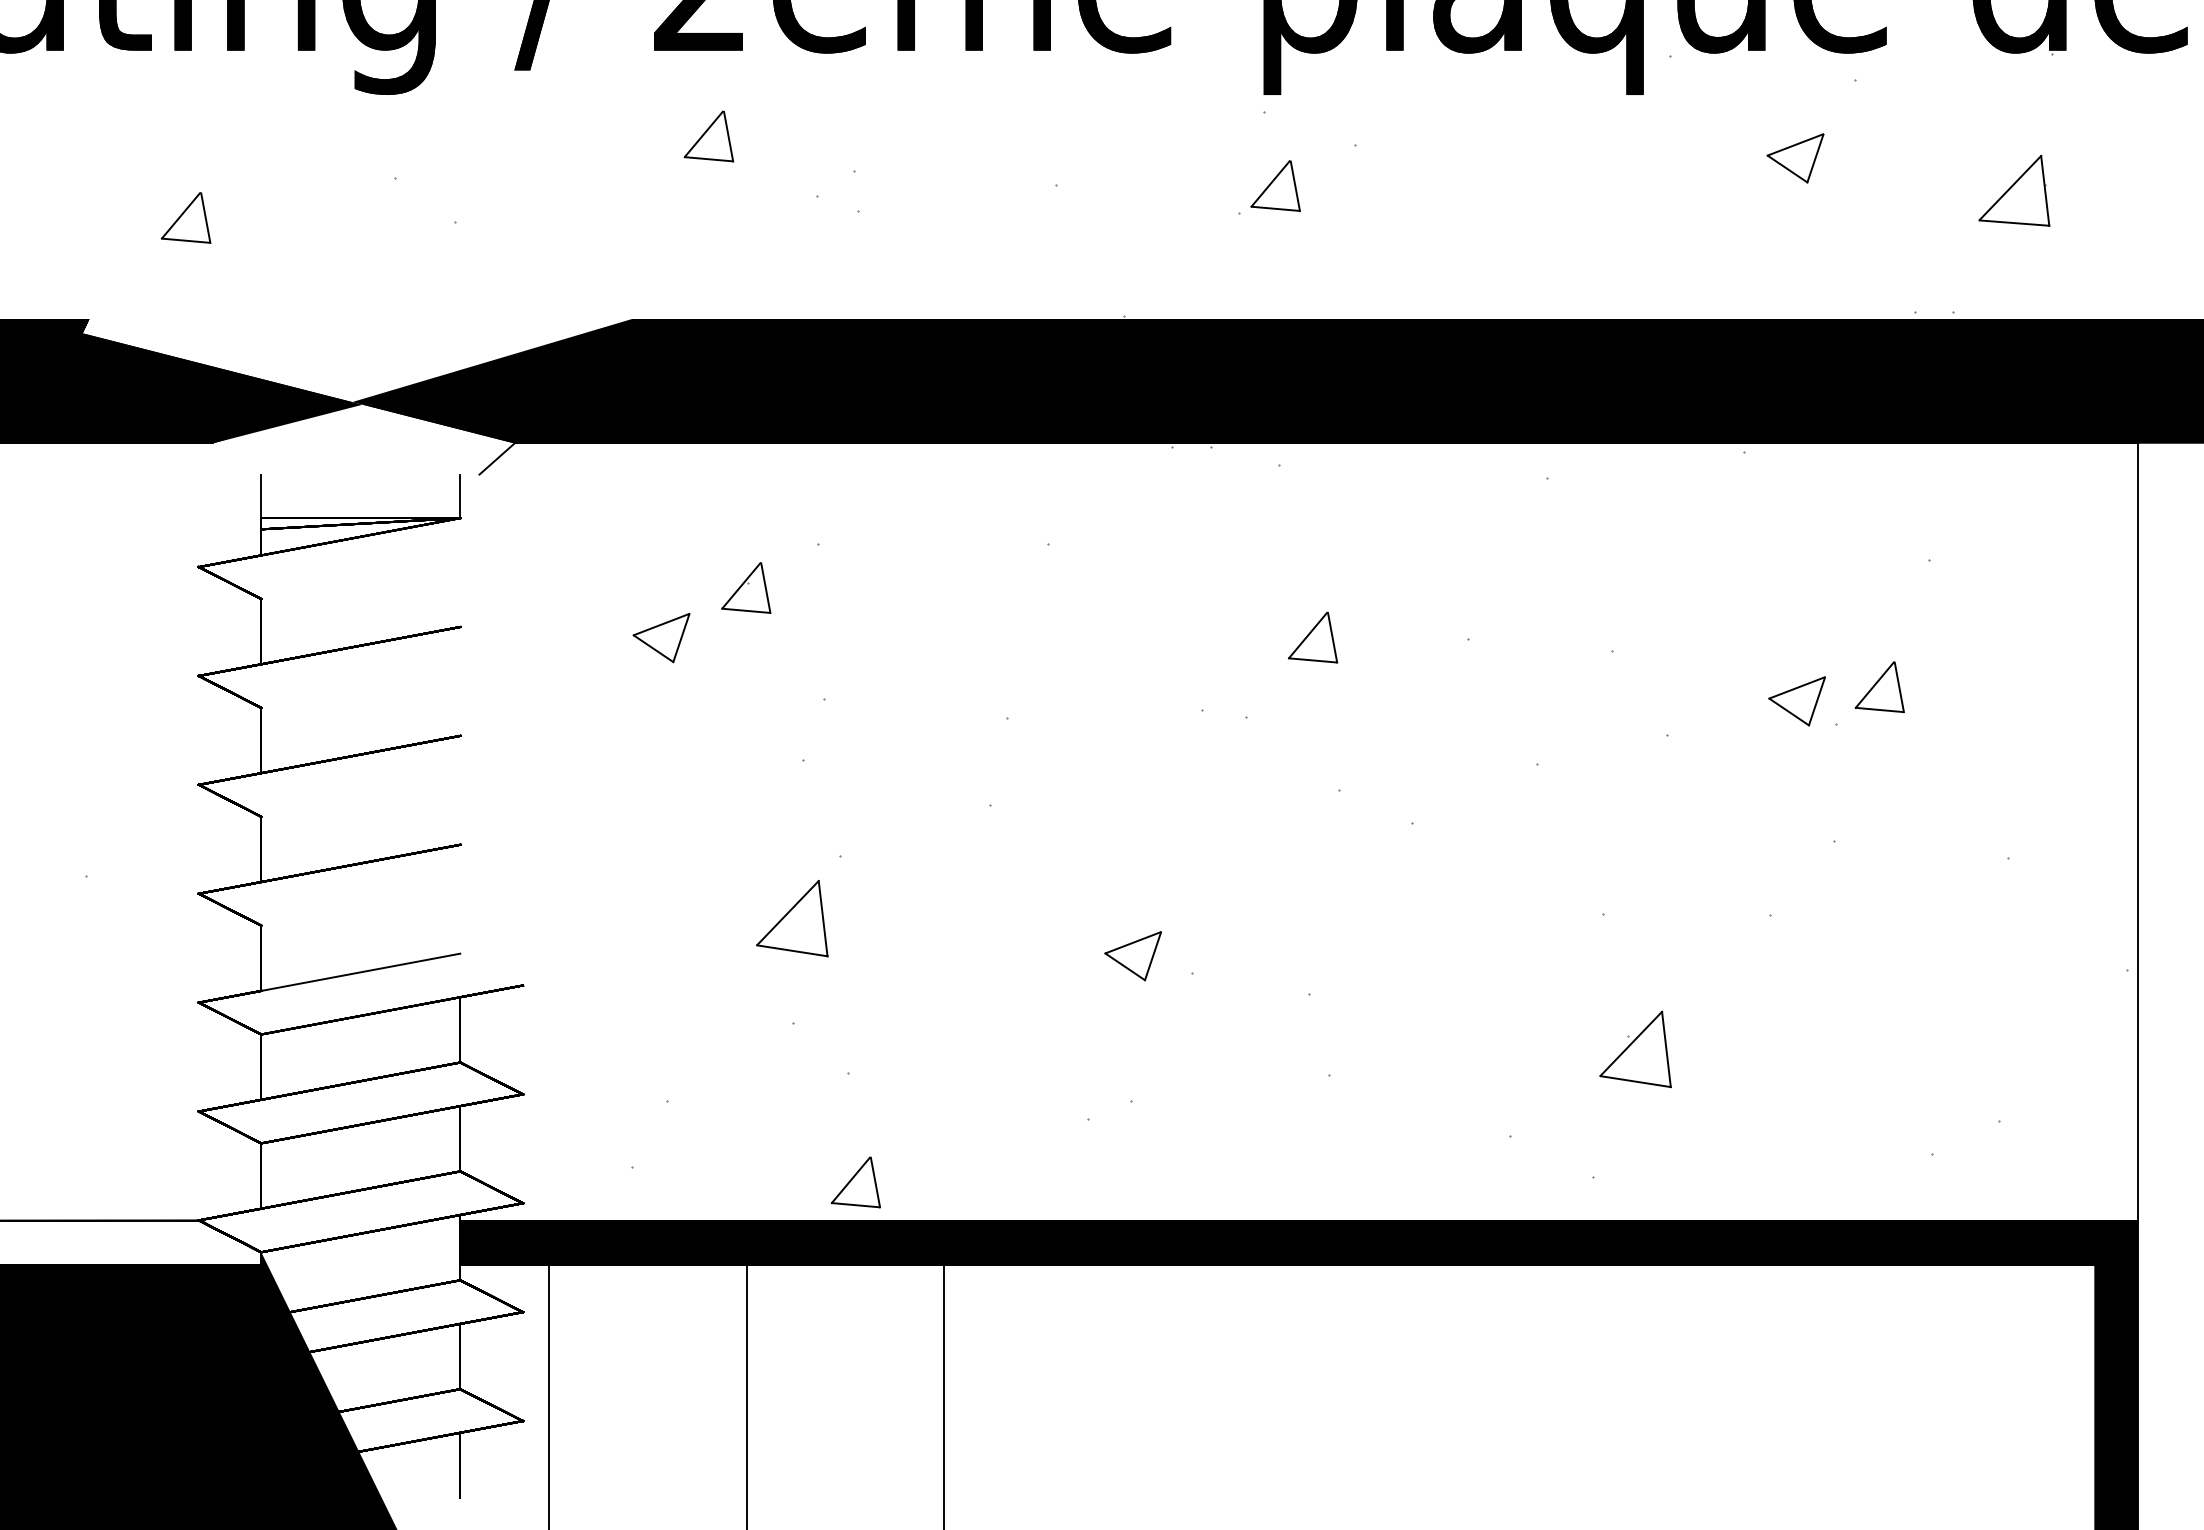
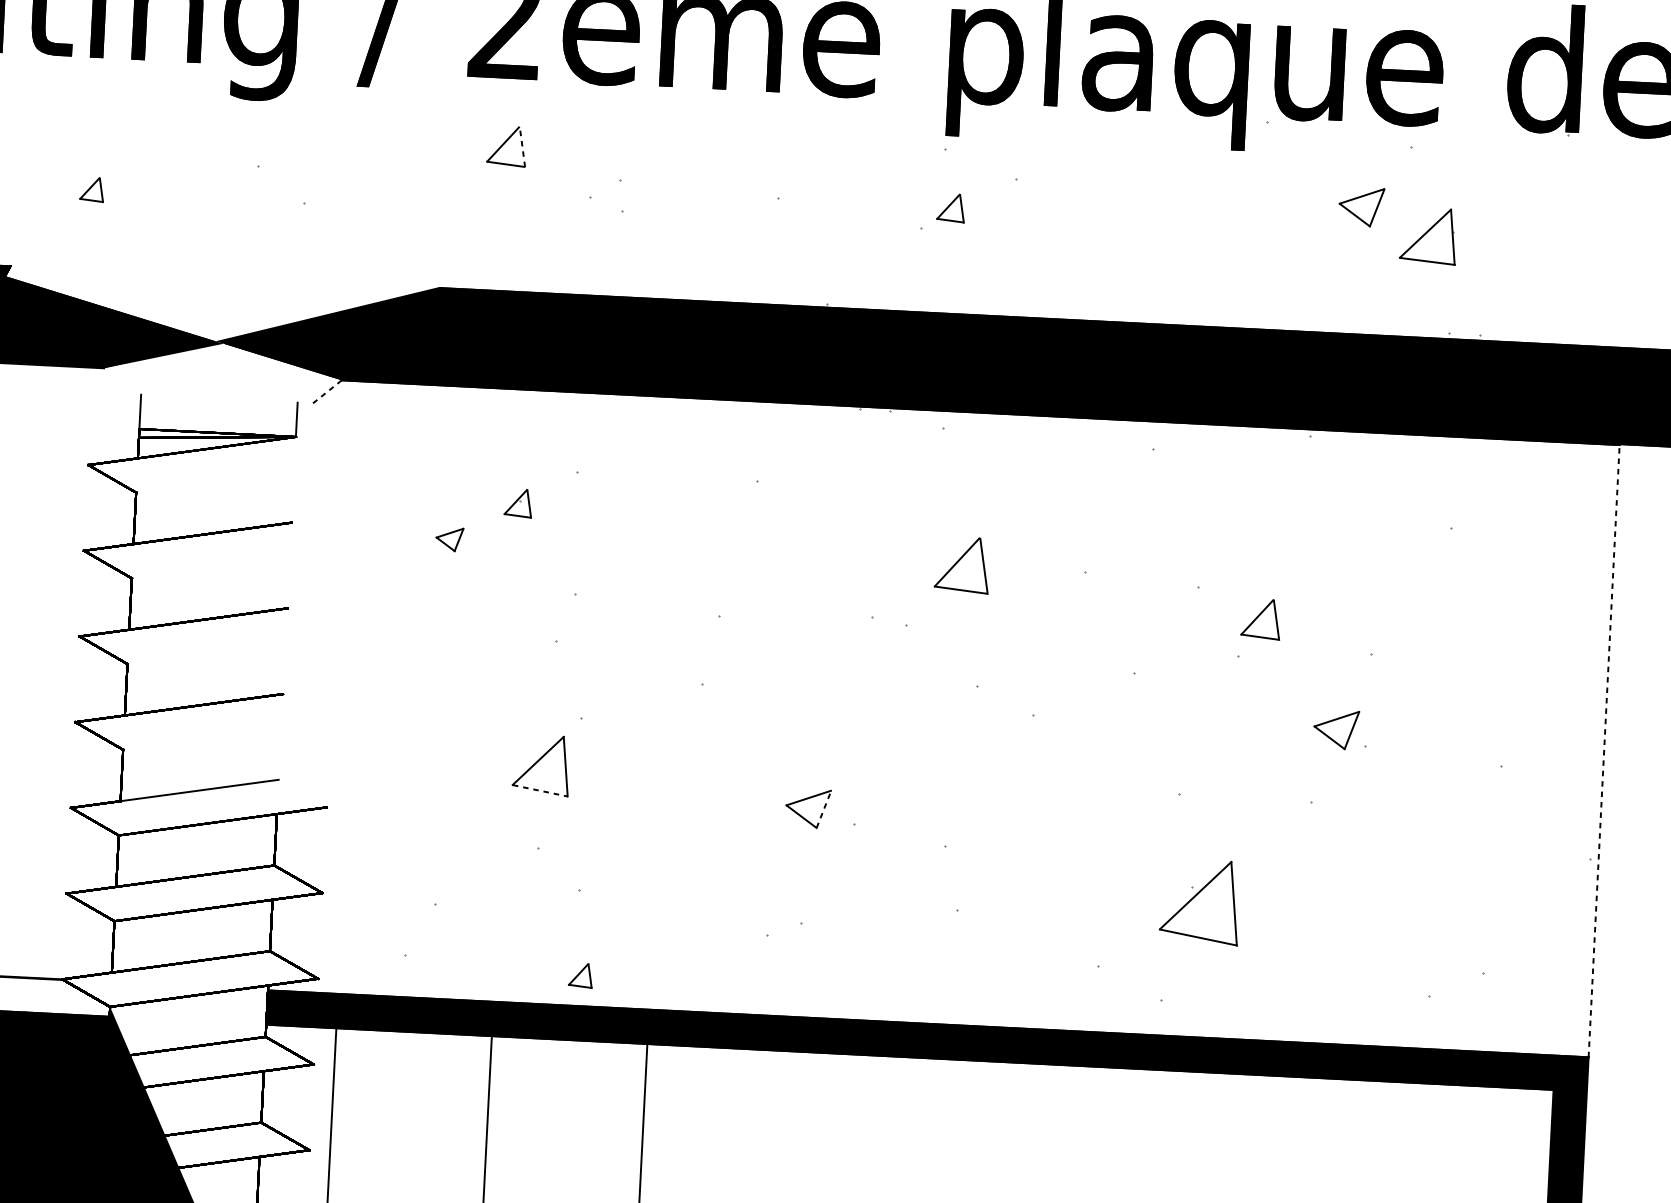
line: (728, 136) -> (522, 147), solid -> dashed
part: (1275, 186) -> (951, 208), size x0.7
part: (2014, 190) -> (1428, 235), moved
part: (185, 217) -> (91, 189), size x0.6
line: (496, 459) -> (326, 392), solid -> dashed
part: (746, 587) -> (518, 502), size x0.7
part: (1313, 637) -> (962, 564), size x1.4
part: (661, 638) -> (449, 539), size x0.6
part: (1879, 687) -> (1260, 619), moved
part: (1796, 701) -> (1335, 729), moved
line: (2137, 832) -> (1603, 751), solid -> dashed
line: (792, 950) -> (540, 790), solid -> dashed
line: (1153, 955) -> (824, 808), solid -> dashed
part: (1635, 1049) -> (1200, 902), size x1.4
part: (855, 1182) -> (580, 975), size x0.6

